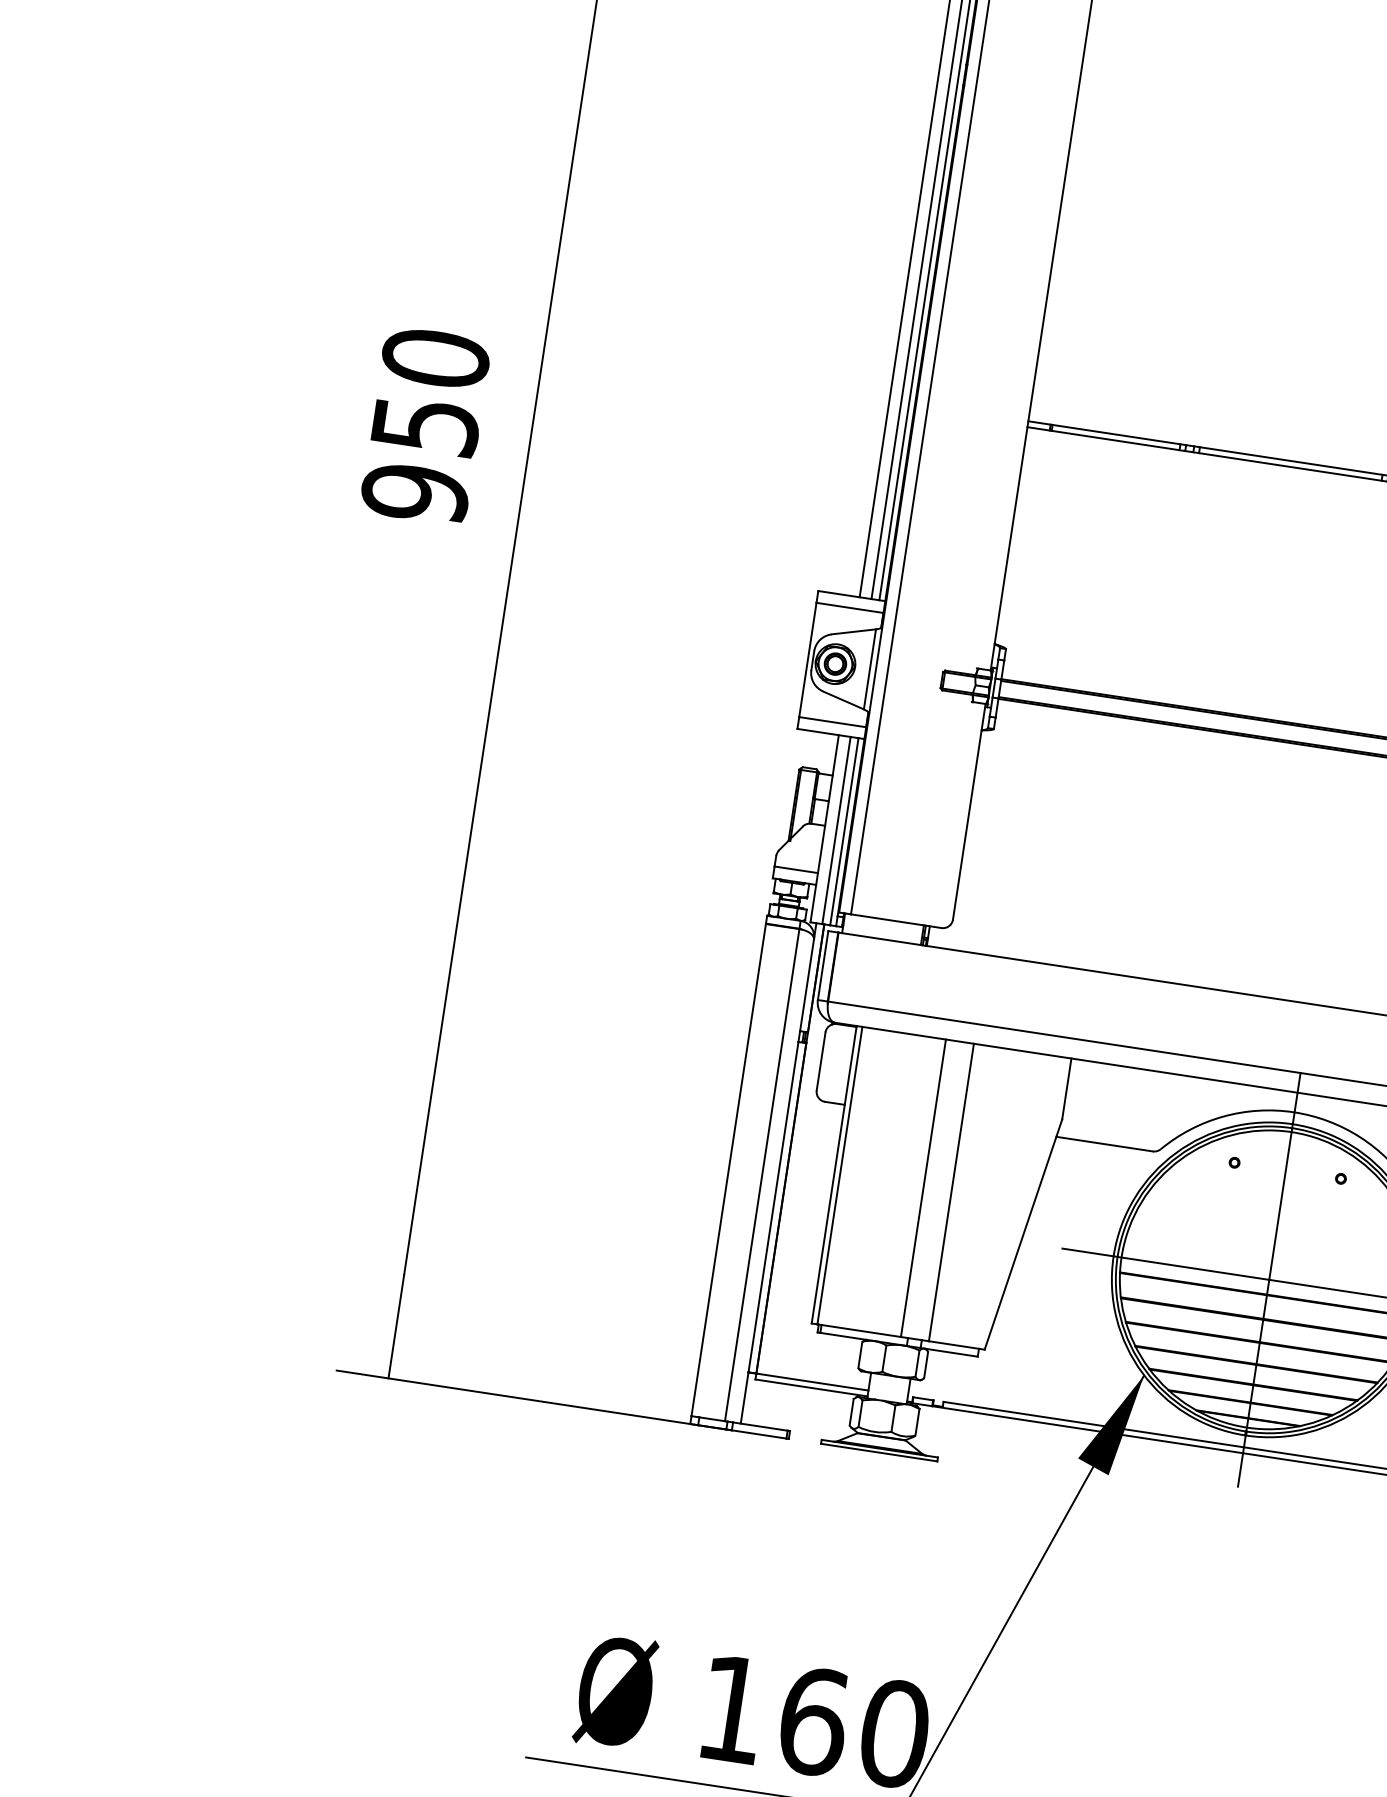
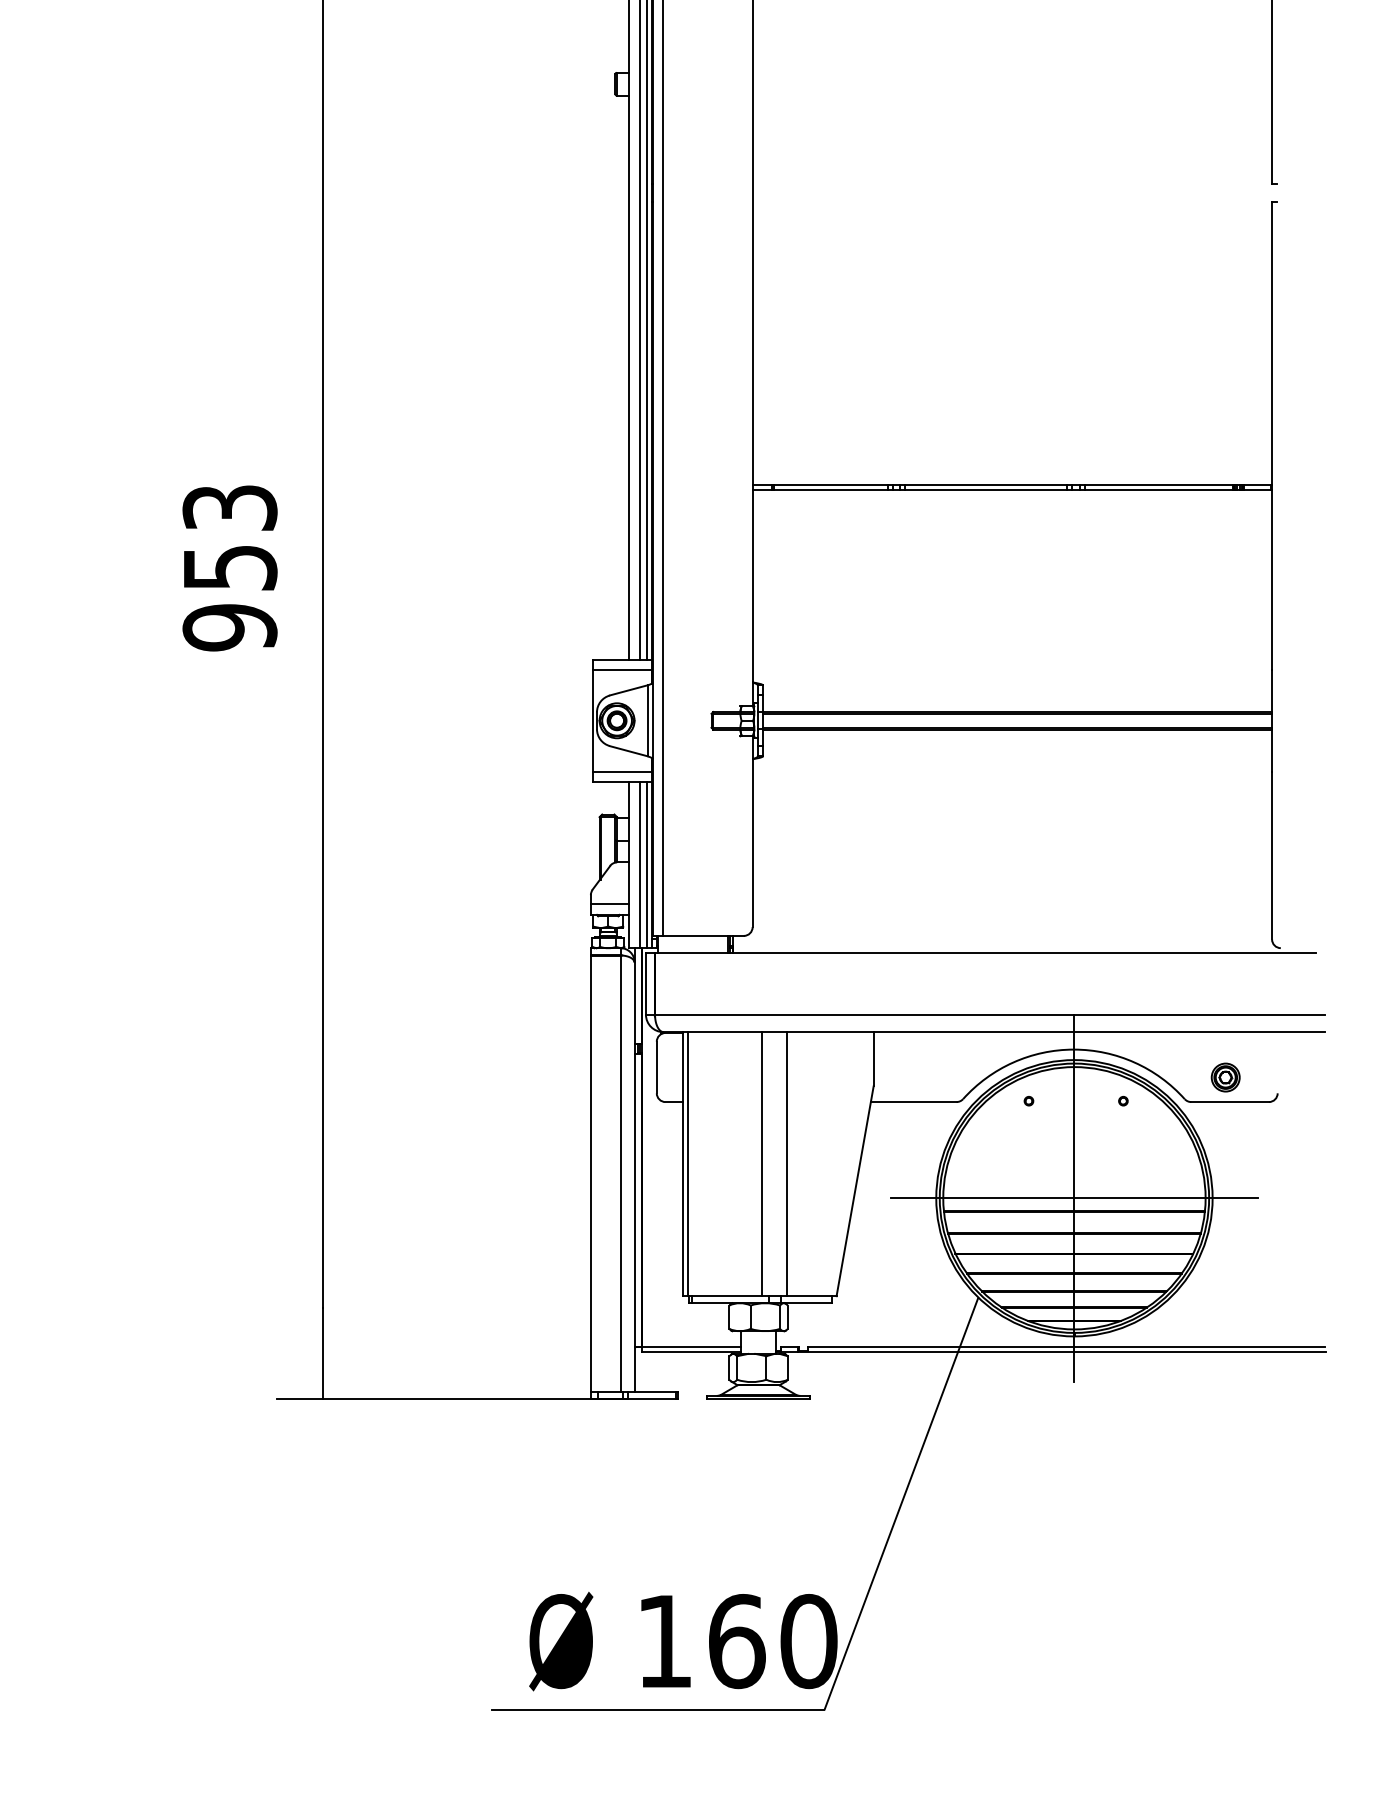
text: (435, 357) -> (229, 507), 950 -> 953
fill: (1109, 1423) -> (954, 1343), removed

